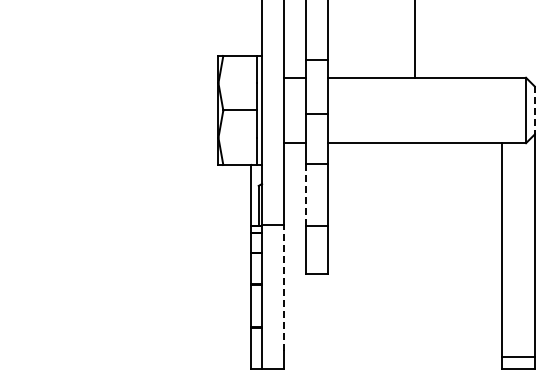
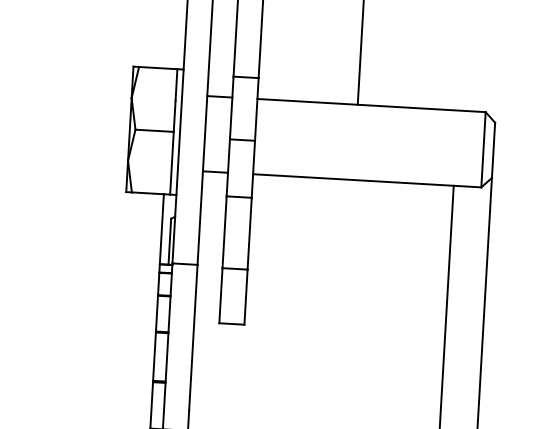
line: (534, 110) -> (493, 150), dashed -> solid
line: (305, 194) -> (224, 231), dashed -> solid
line: (283, 287) -> (192, 337), dashed -> solid

